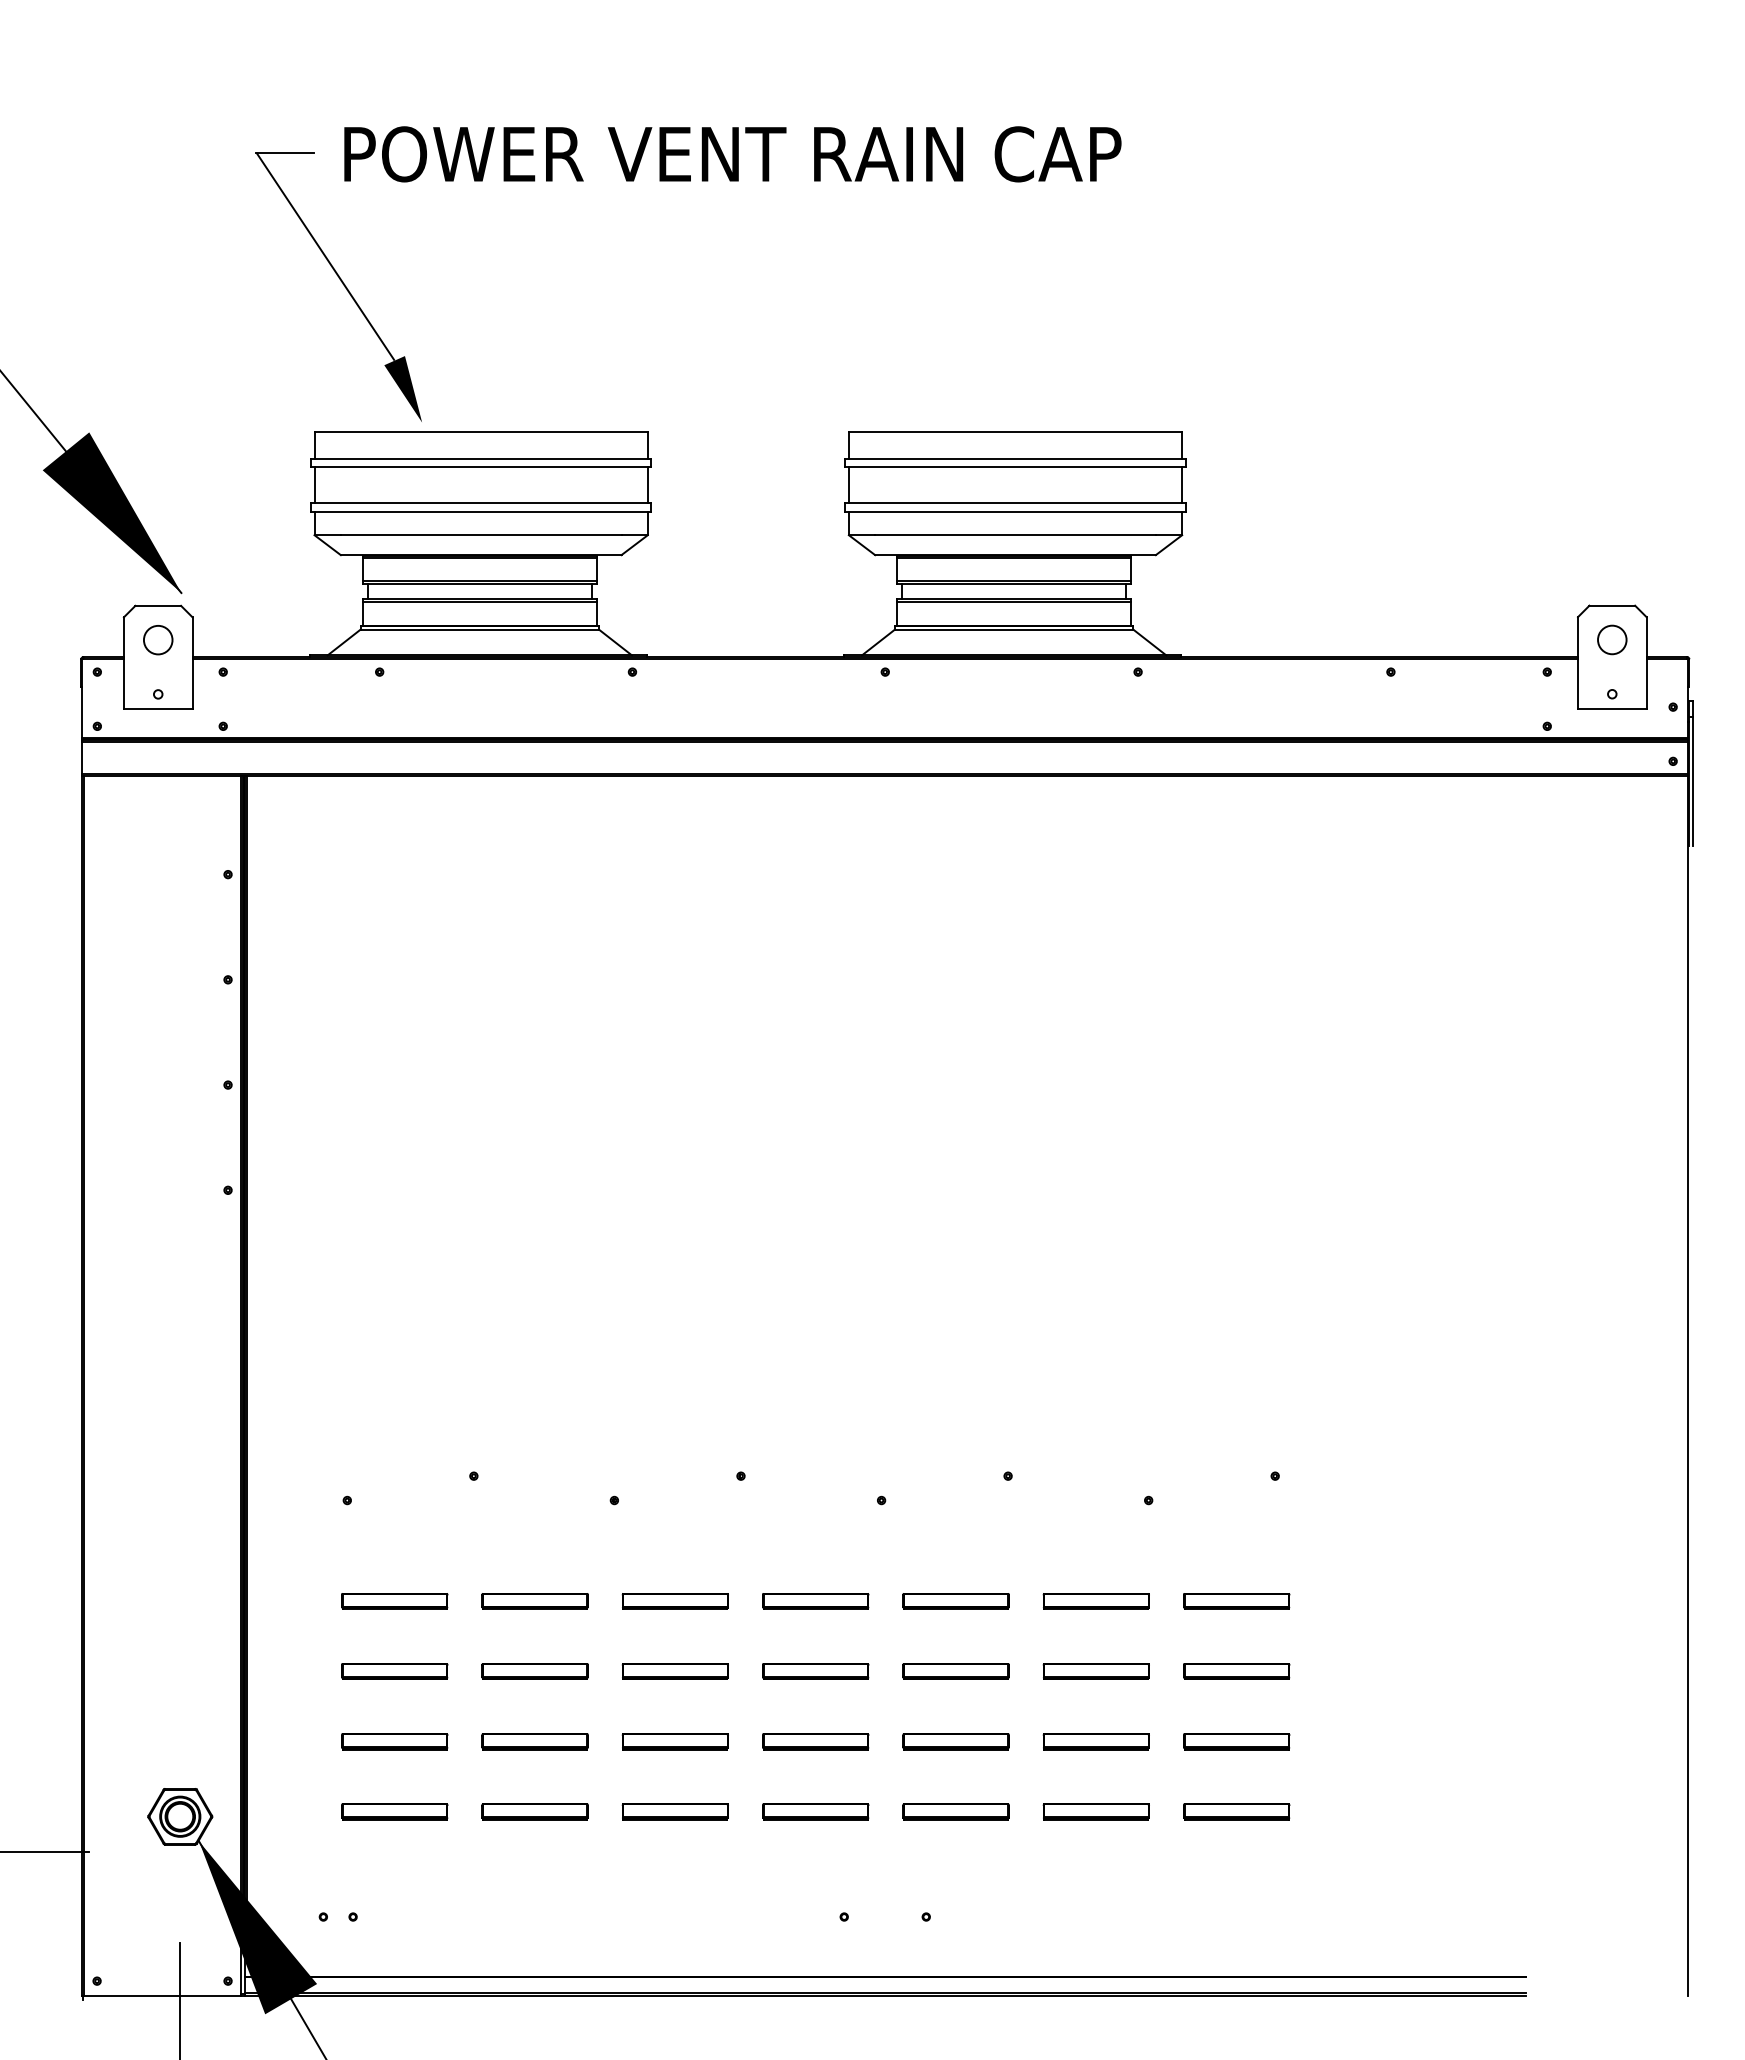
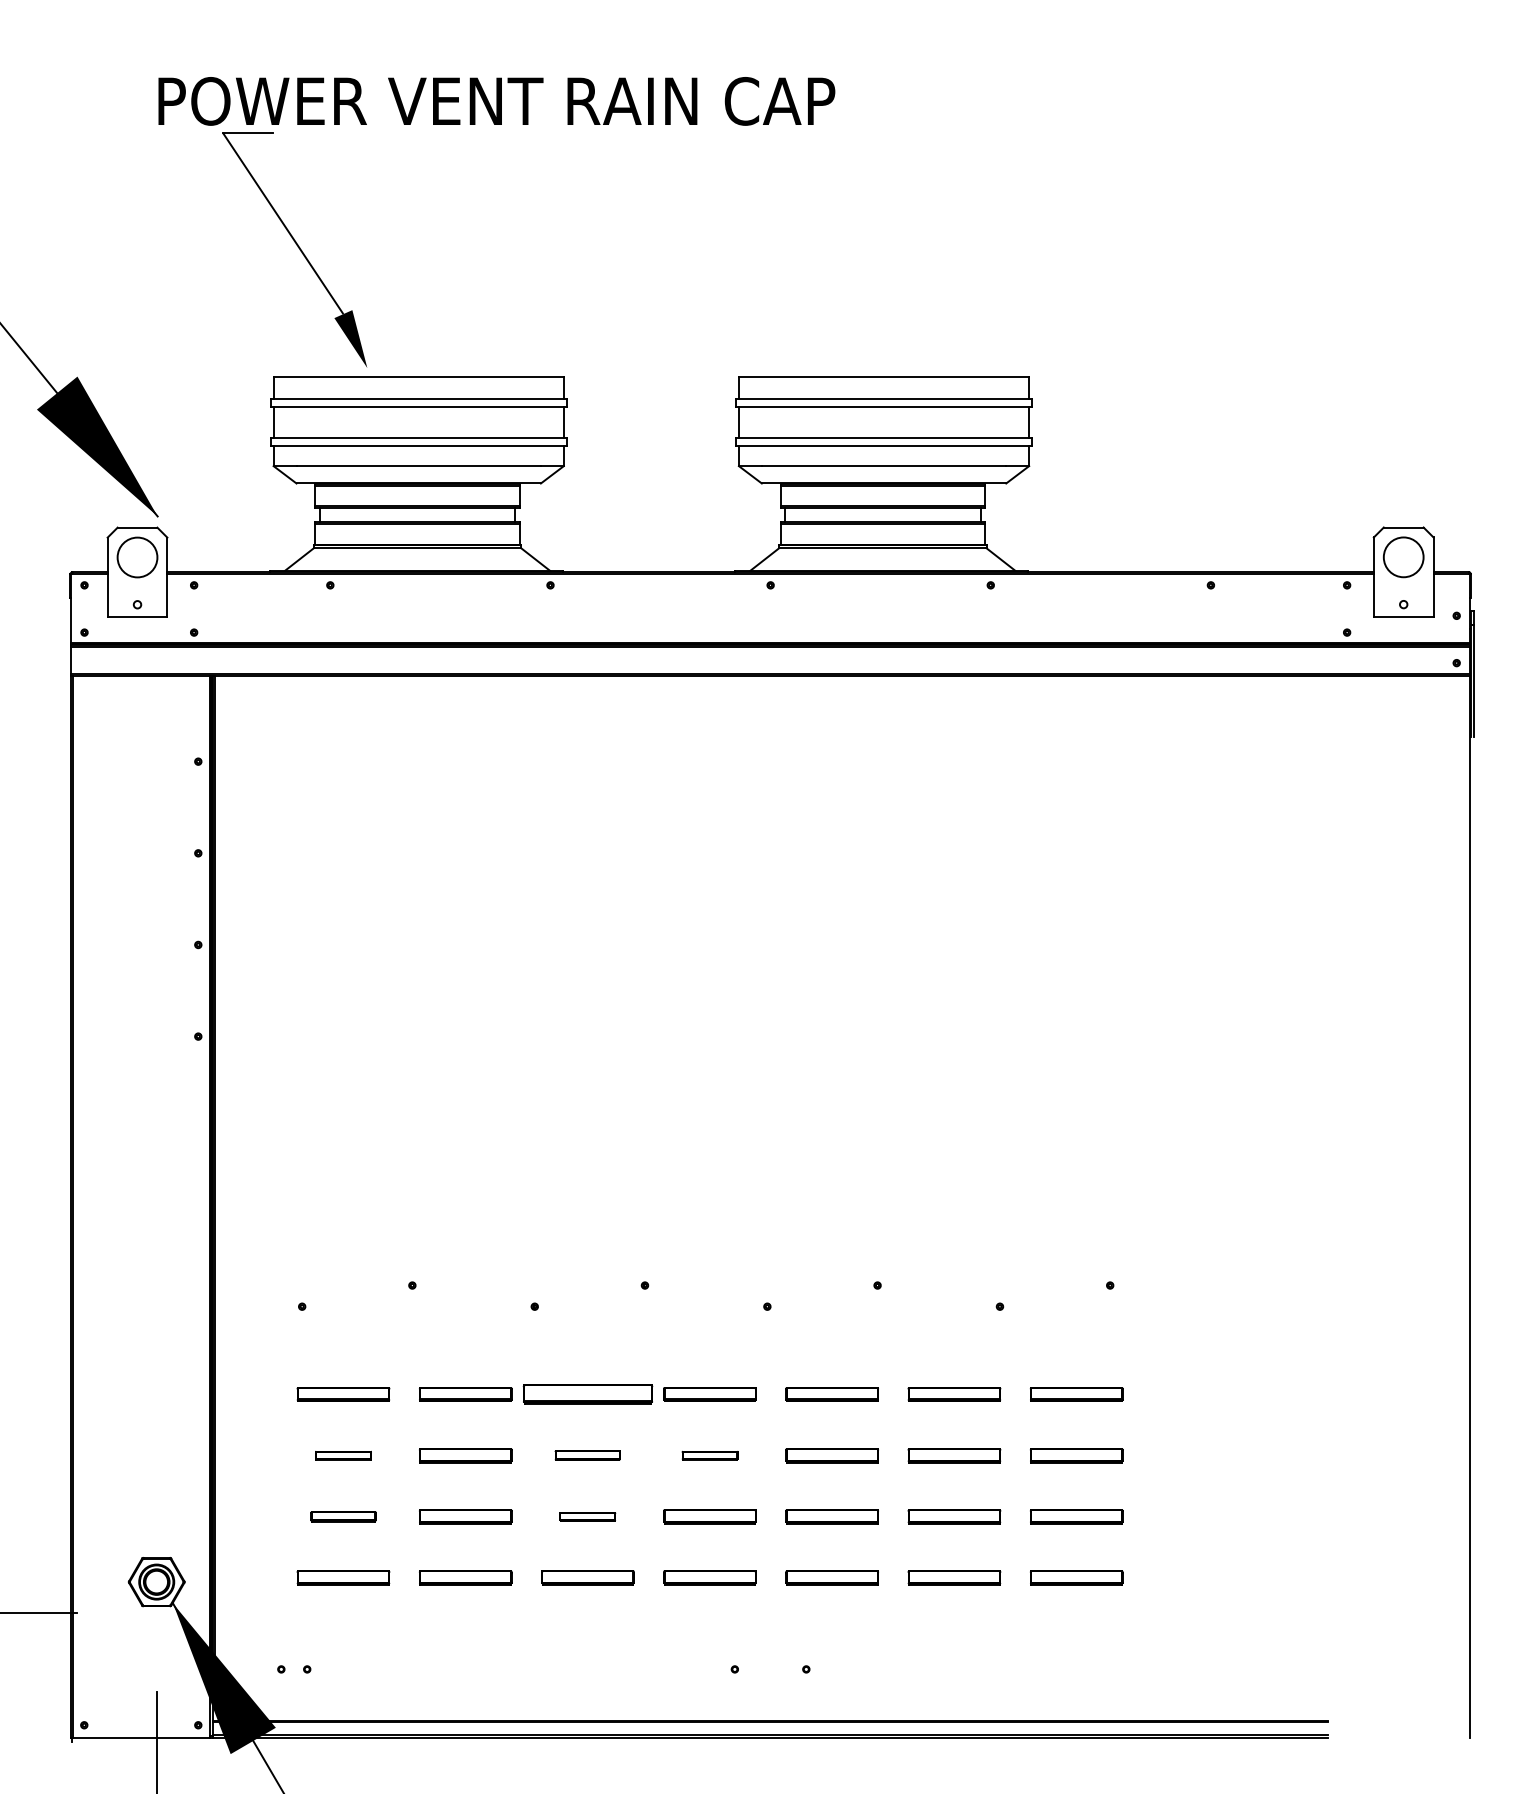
text: (732, 154) -> (496, 101), moved
circle: (157, 639) -> (136, 556), size x1.6
circle: (1612, 639) -> (1403, 556), size x1.6
part: (674, 1601) -> (587, 1394), size x1.4
part: (394, 1671) -> (343, 1455), size x0.6
part: (674, 1671) -> (587, 1455), size x0.7
part: (815, 1671) -> (709, 1455), size x0.6
part: (394, 1741) -> (343, 1516), size x0.7
part: (674, 1741) -> (587, 1516), size x0.6

